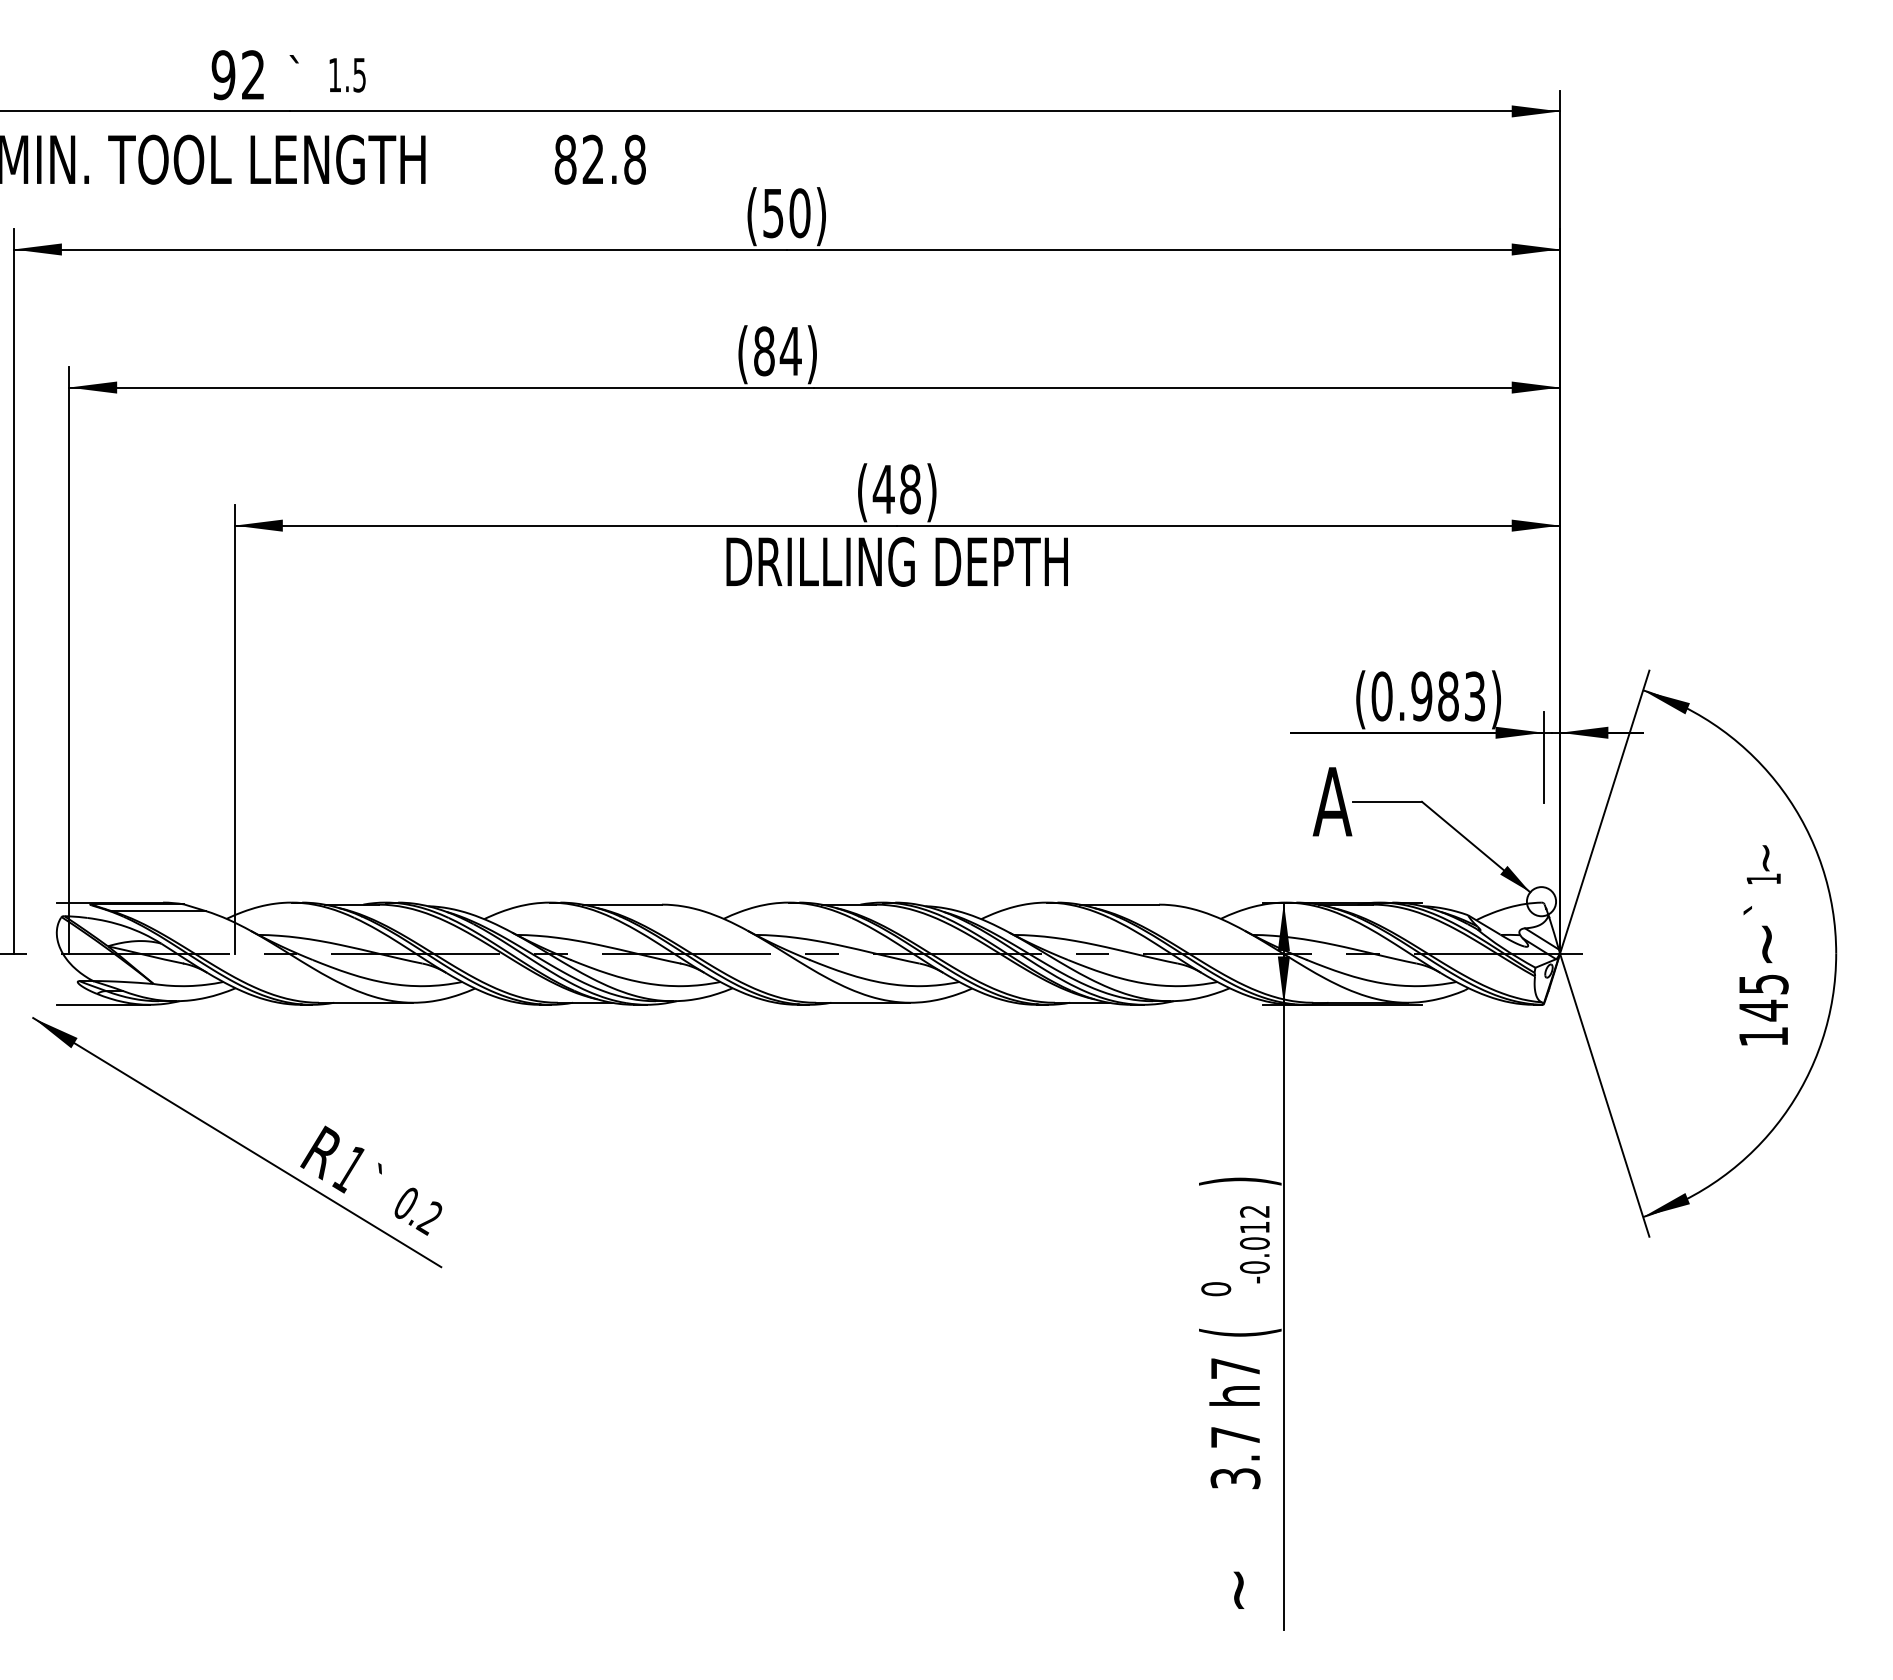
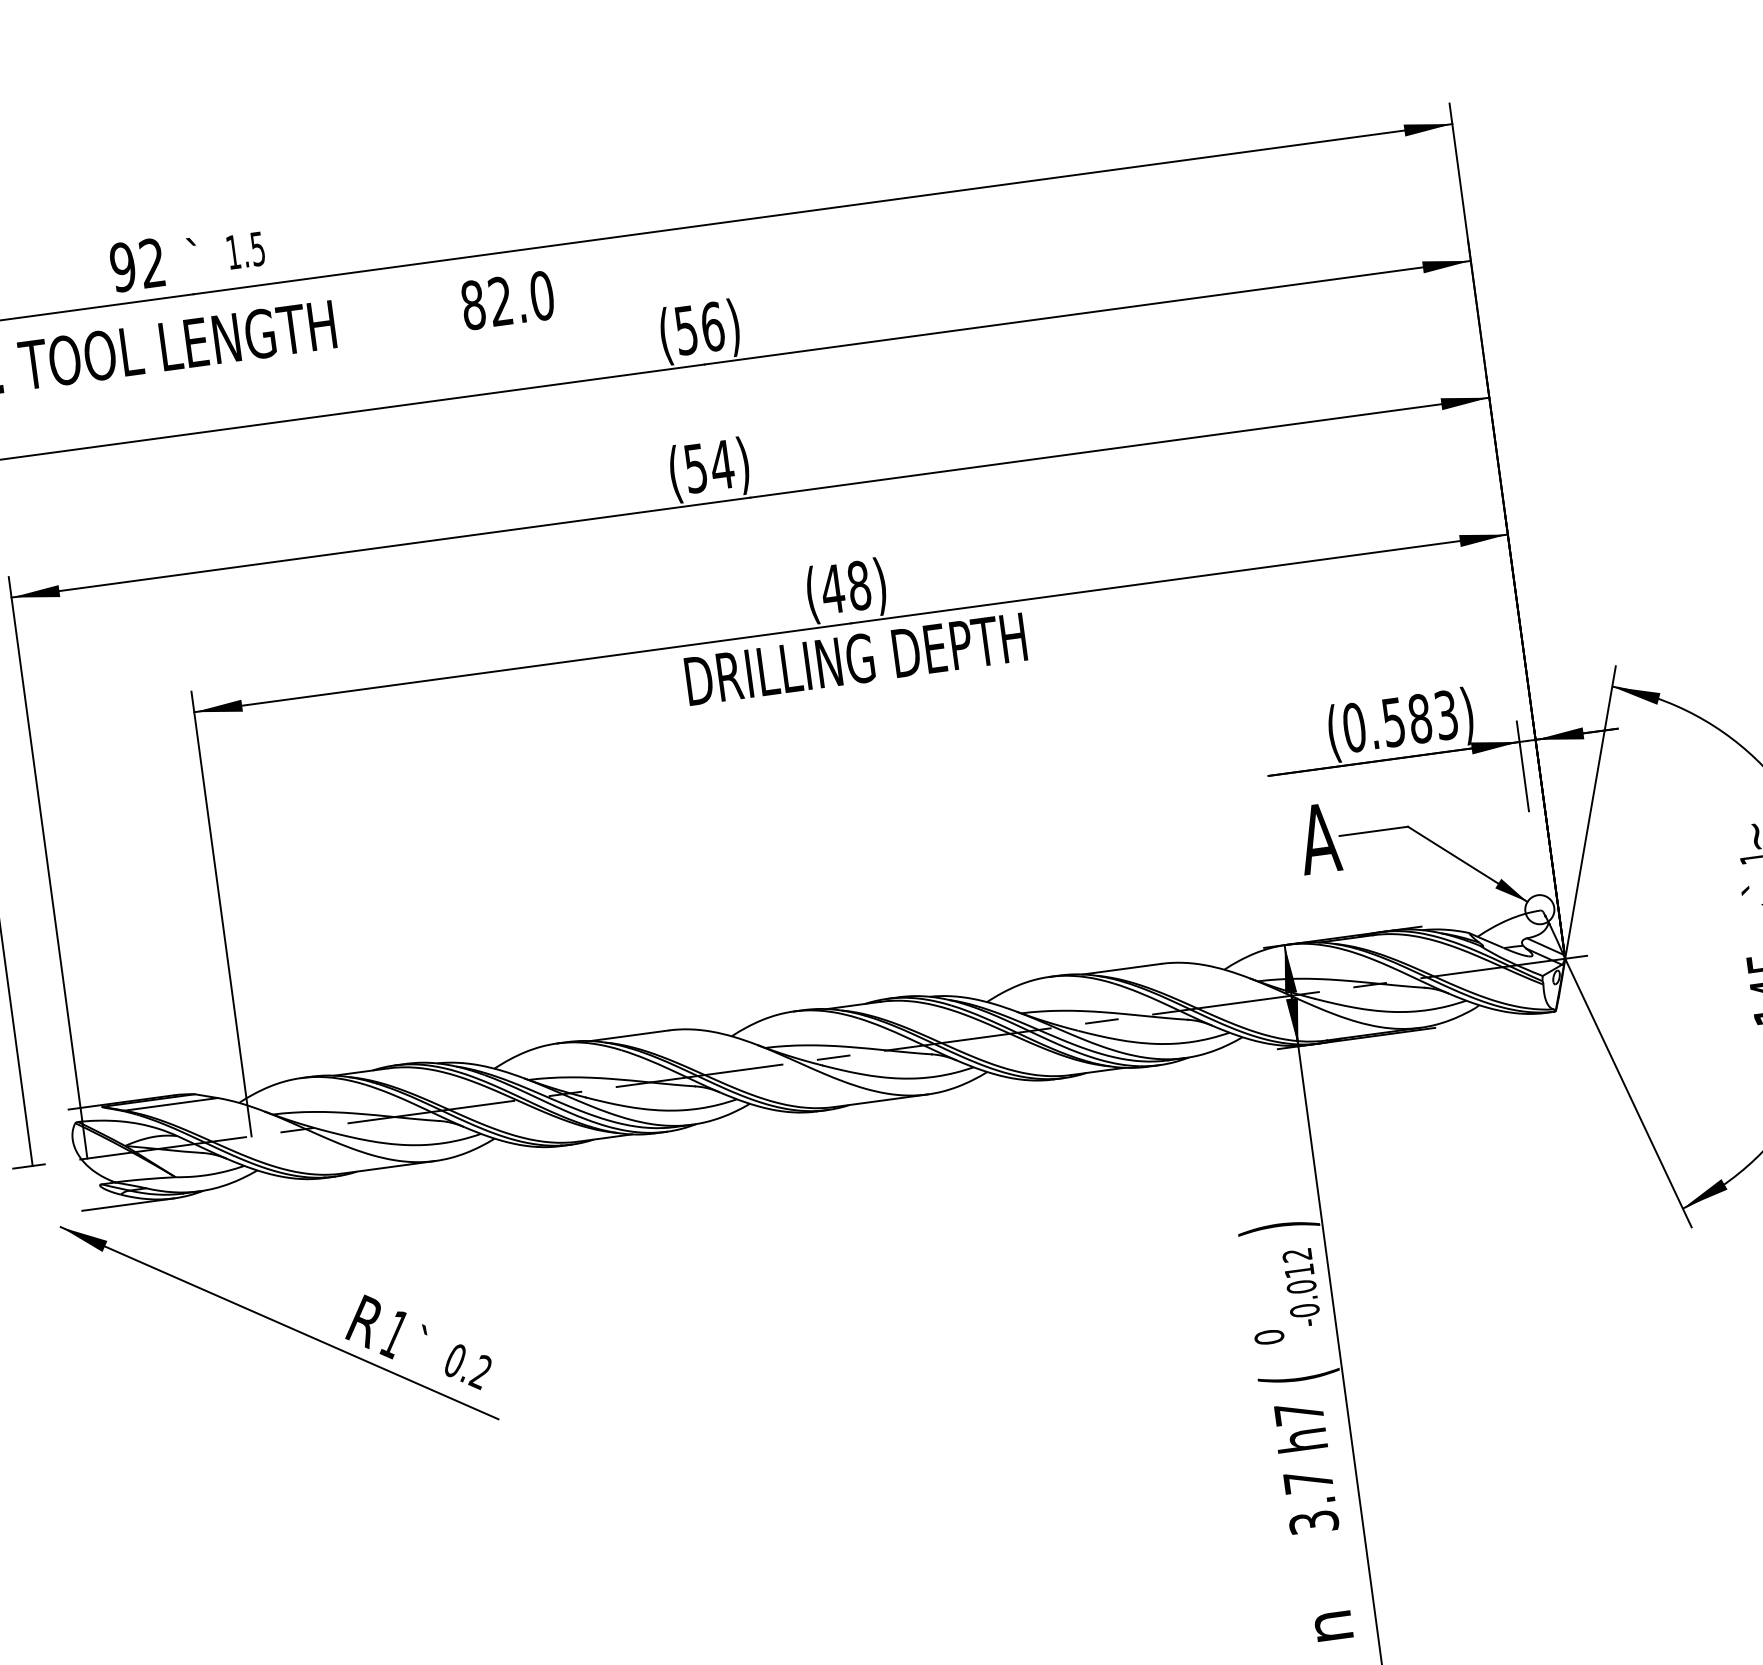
text: (635, 159) -> (542, 295), 82.8 -> 82.0
text: (799, 213) -> (712, 327), (50) -> (56)
text: (764, 351) -> (696, 468), (84) -> (54)
text: (1421, 696) -> (1393, 722), (0.983) -> (0.583)
text: (1240, 1589) -> (1333, 1631), ~ -> n

